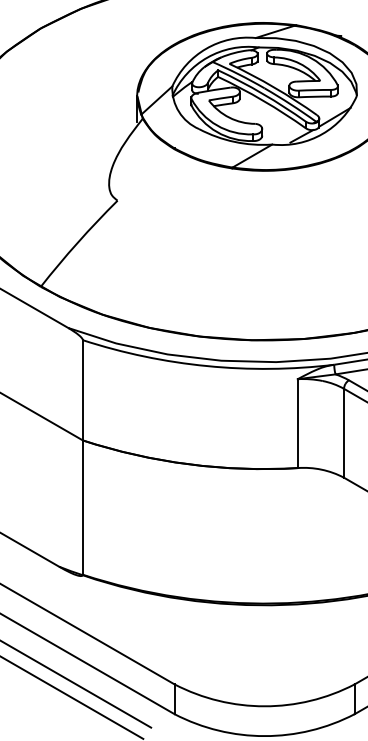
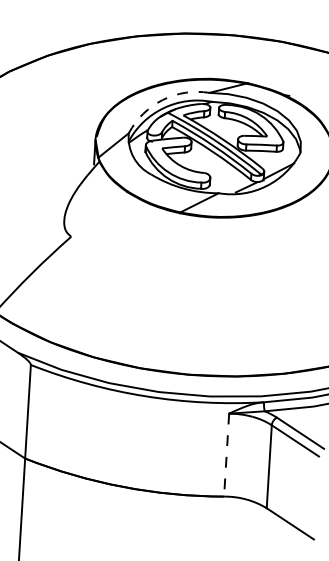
arc: (206, 48) -> (162, 99), solid -> dashed
line: (297, 424) -> (226, 455), solid -> dashed

